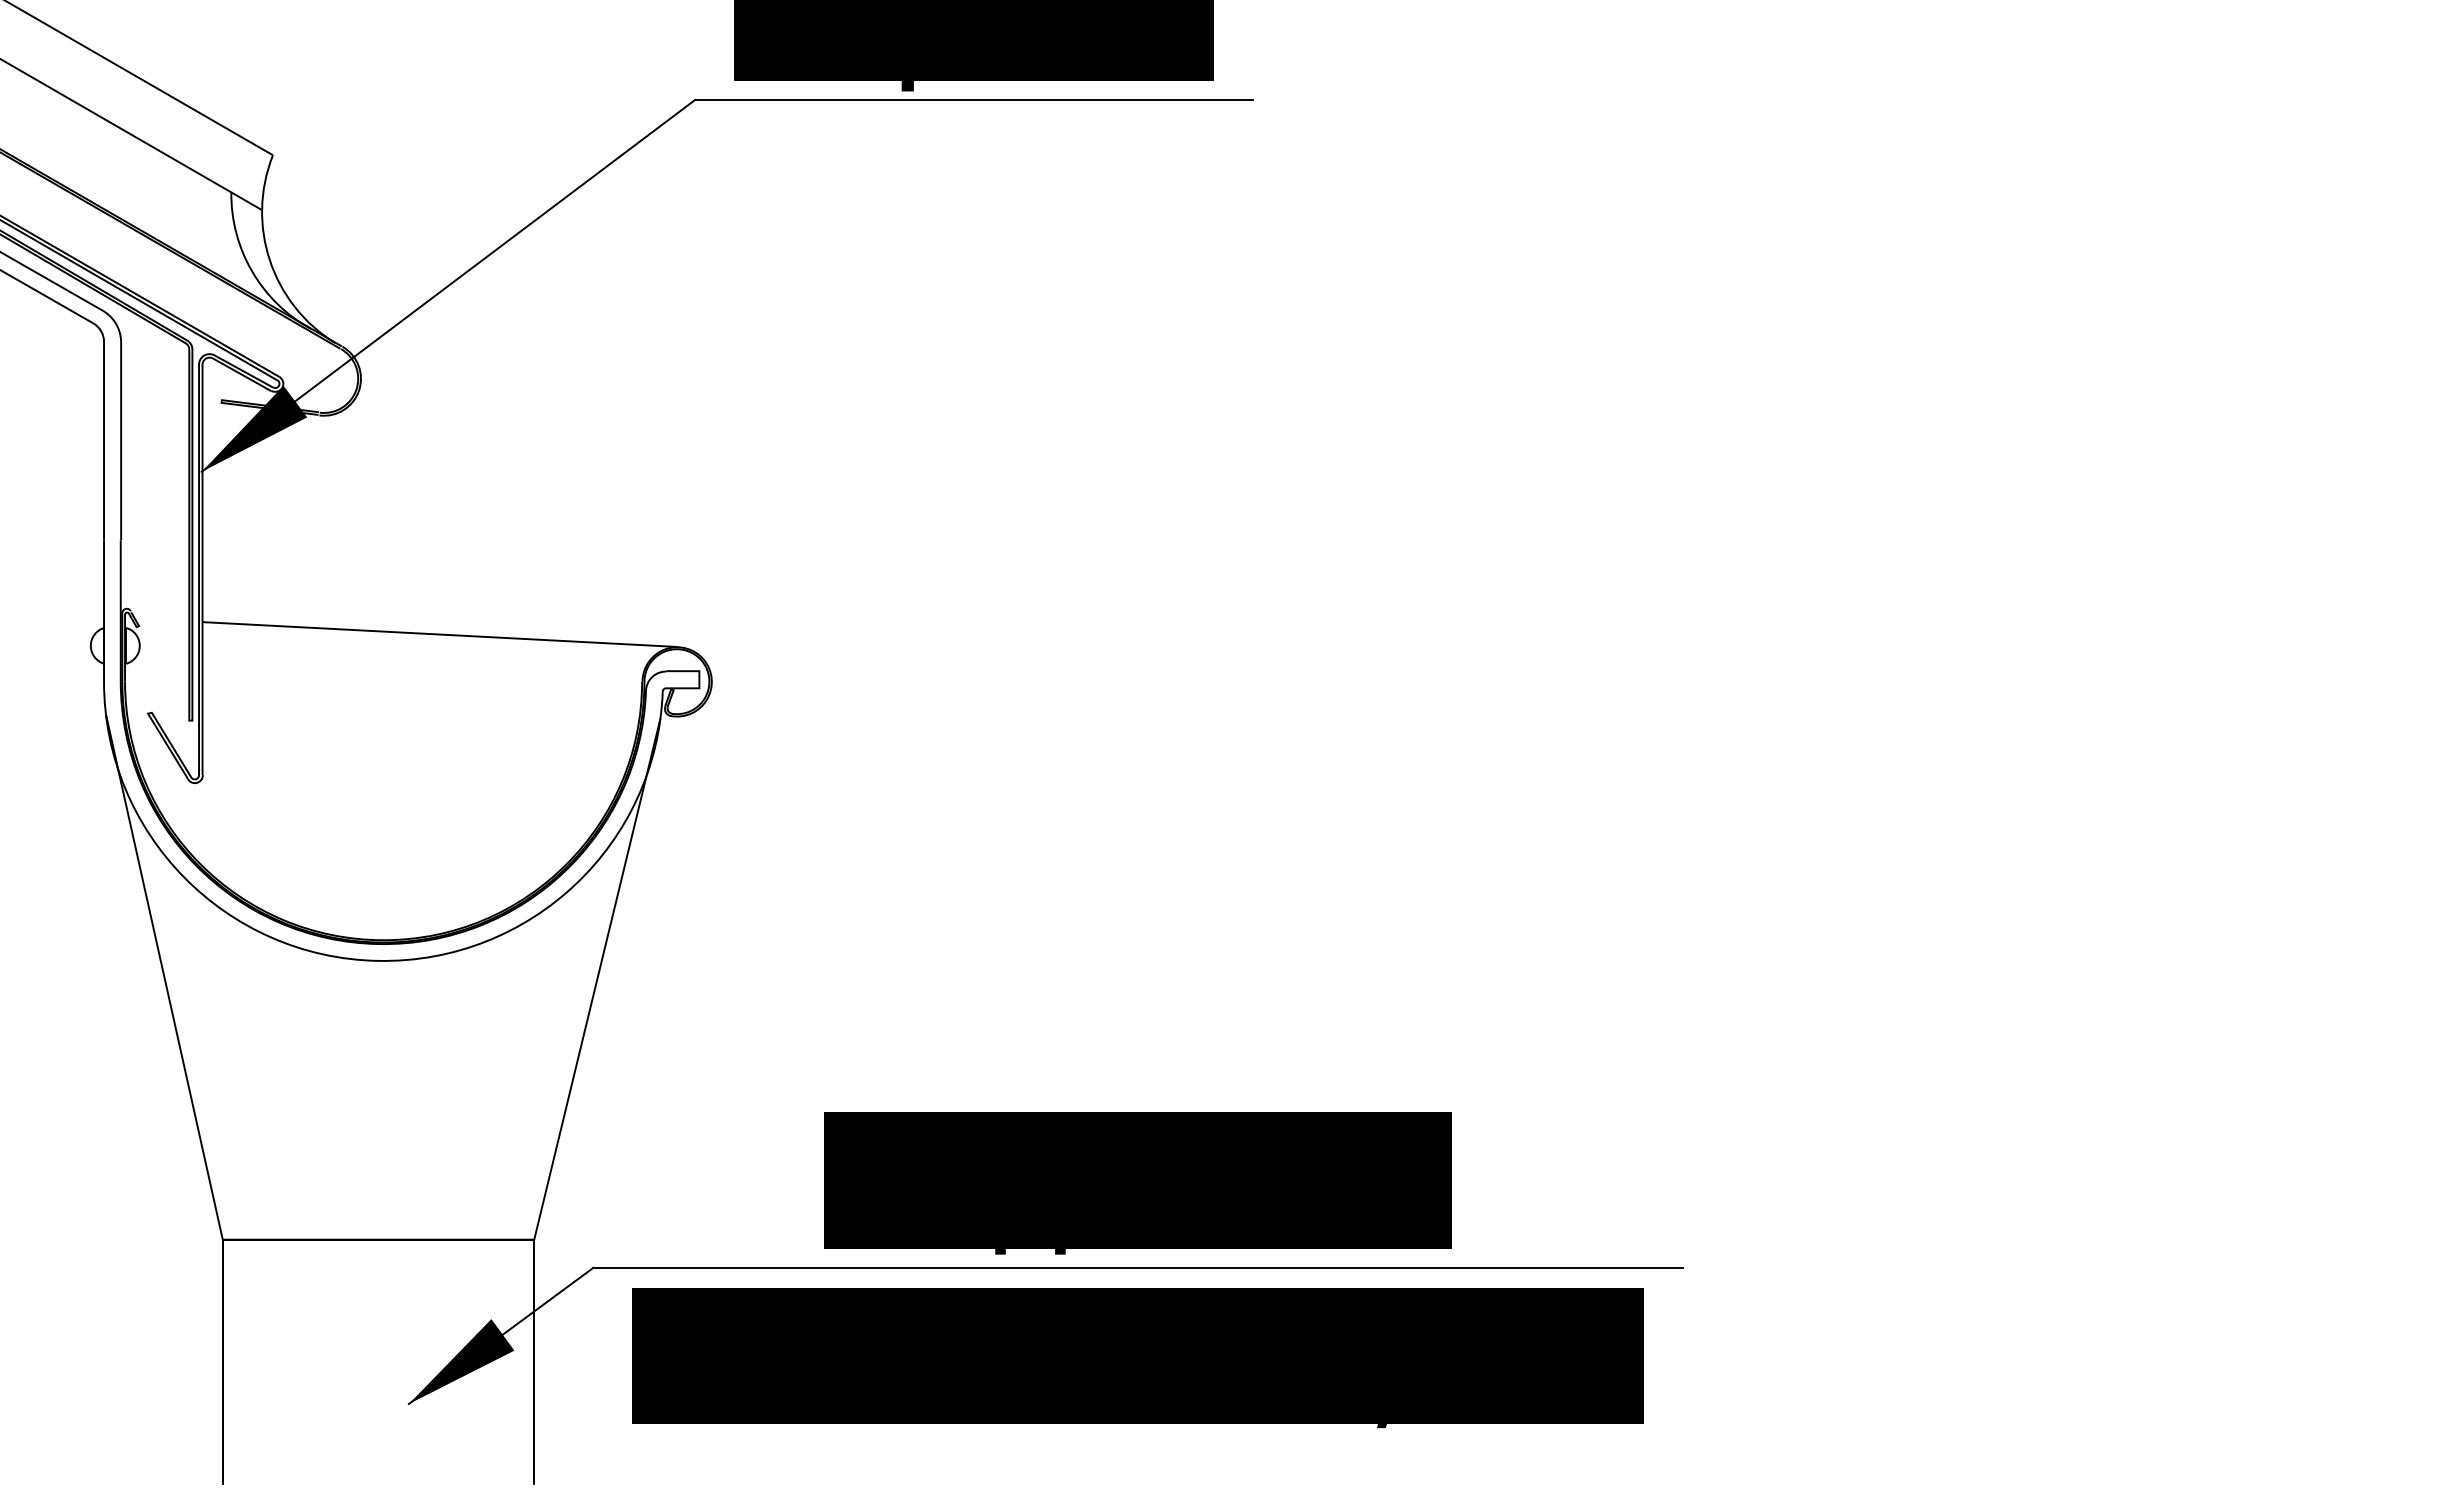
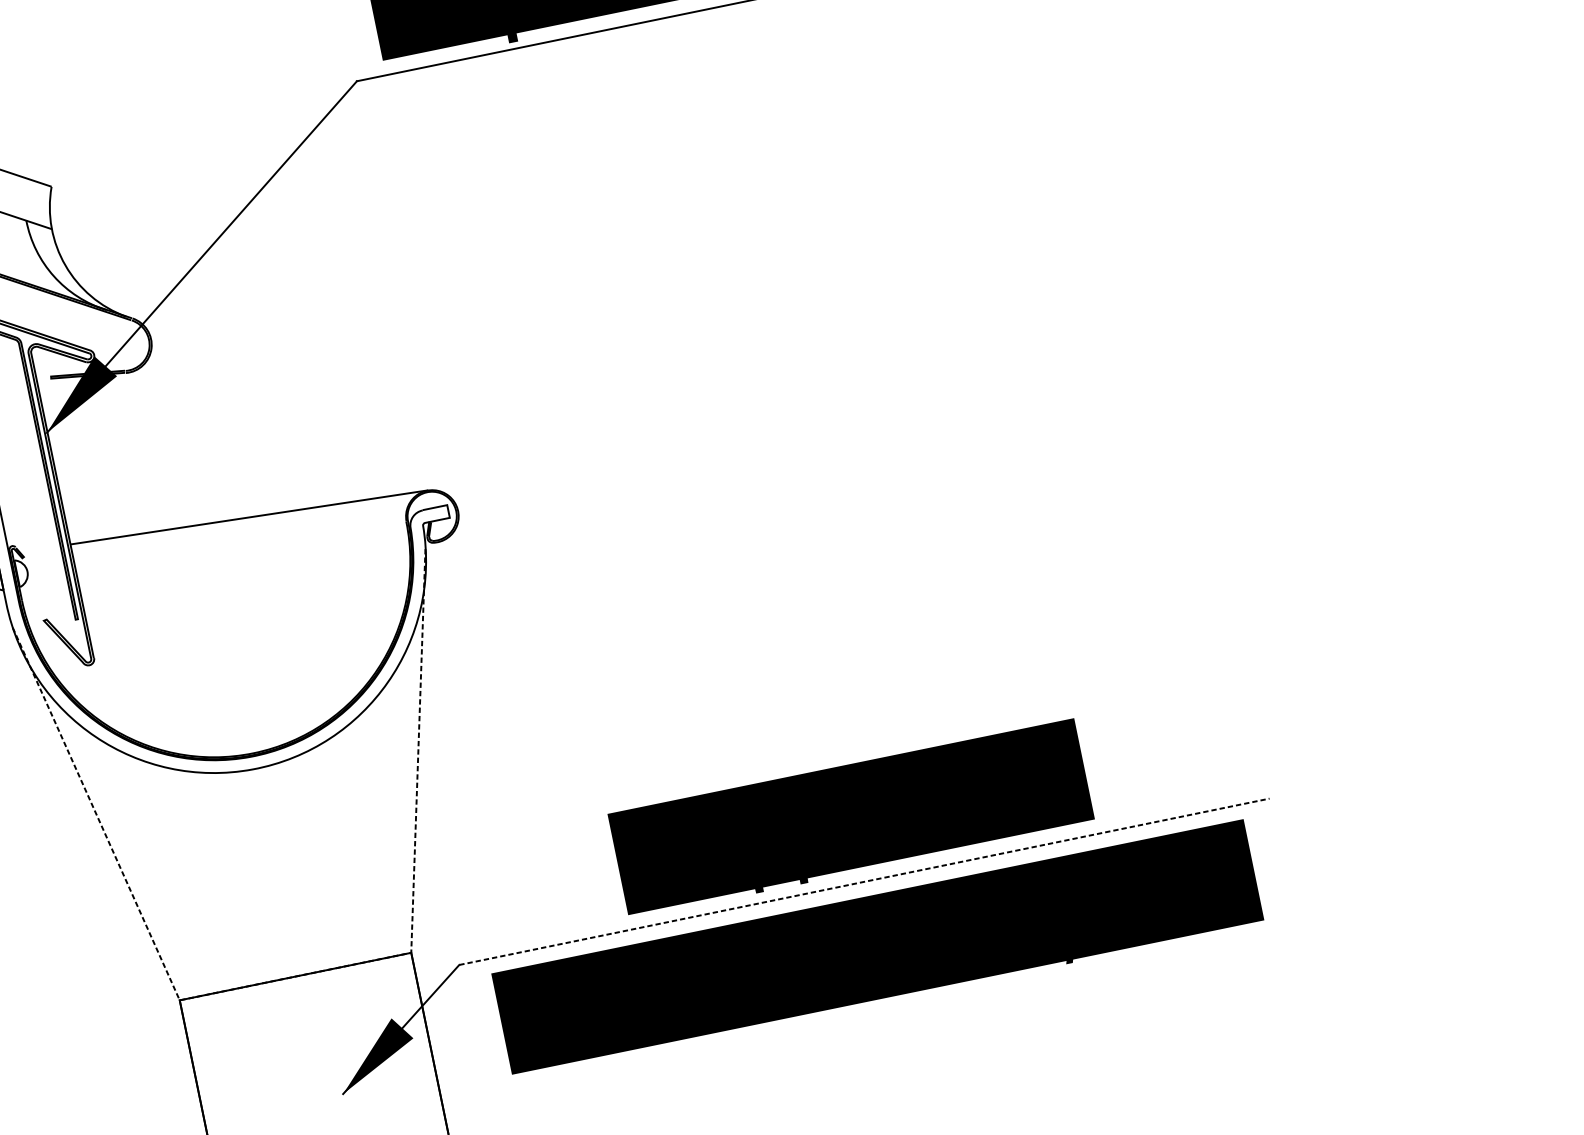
line: (377, 1239) -> (294, 976), solid -> dashed
line: (1138, 1268) -> (864, 882), solid -> dashed

